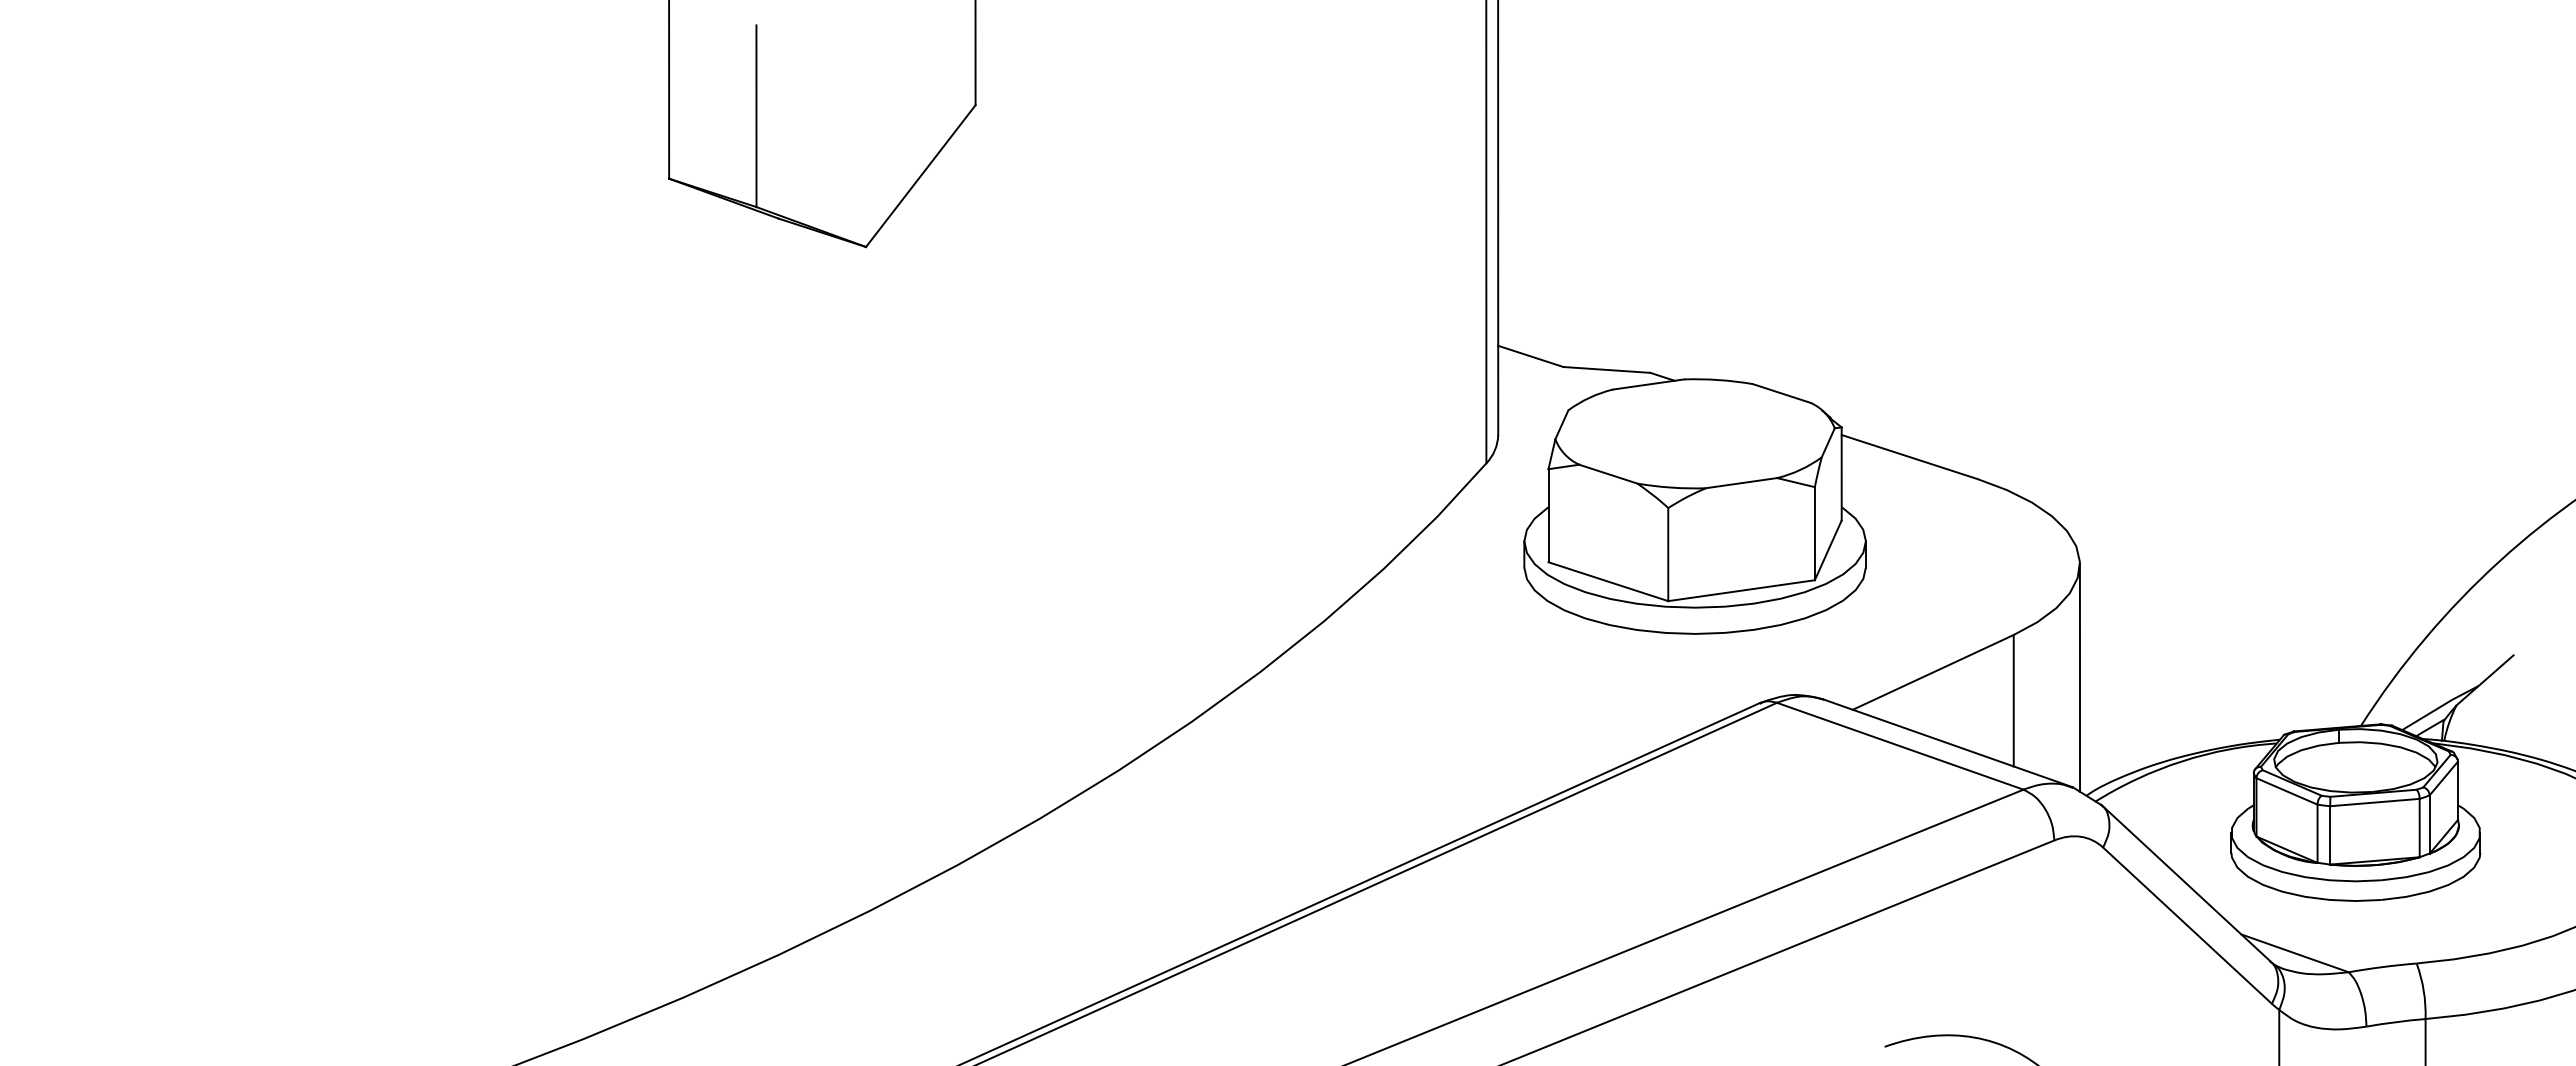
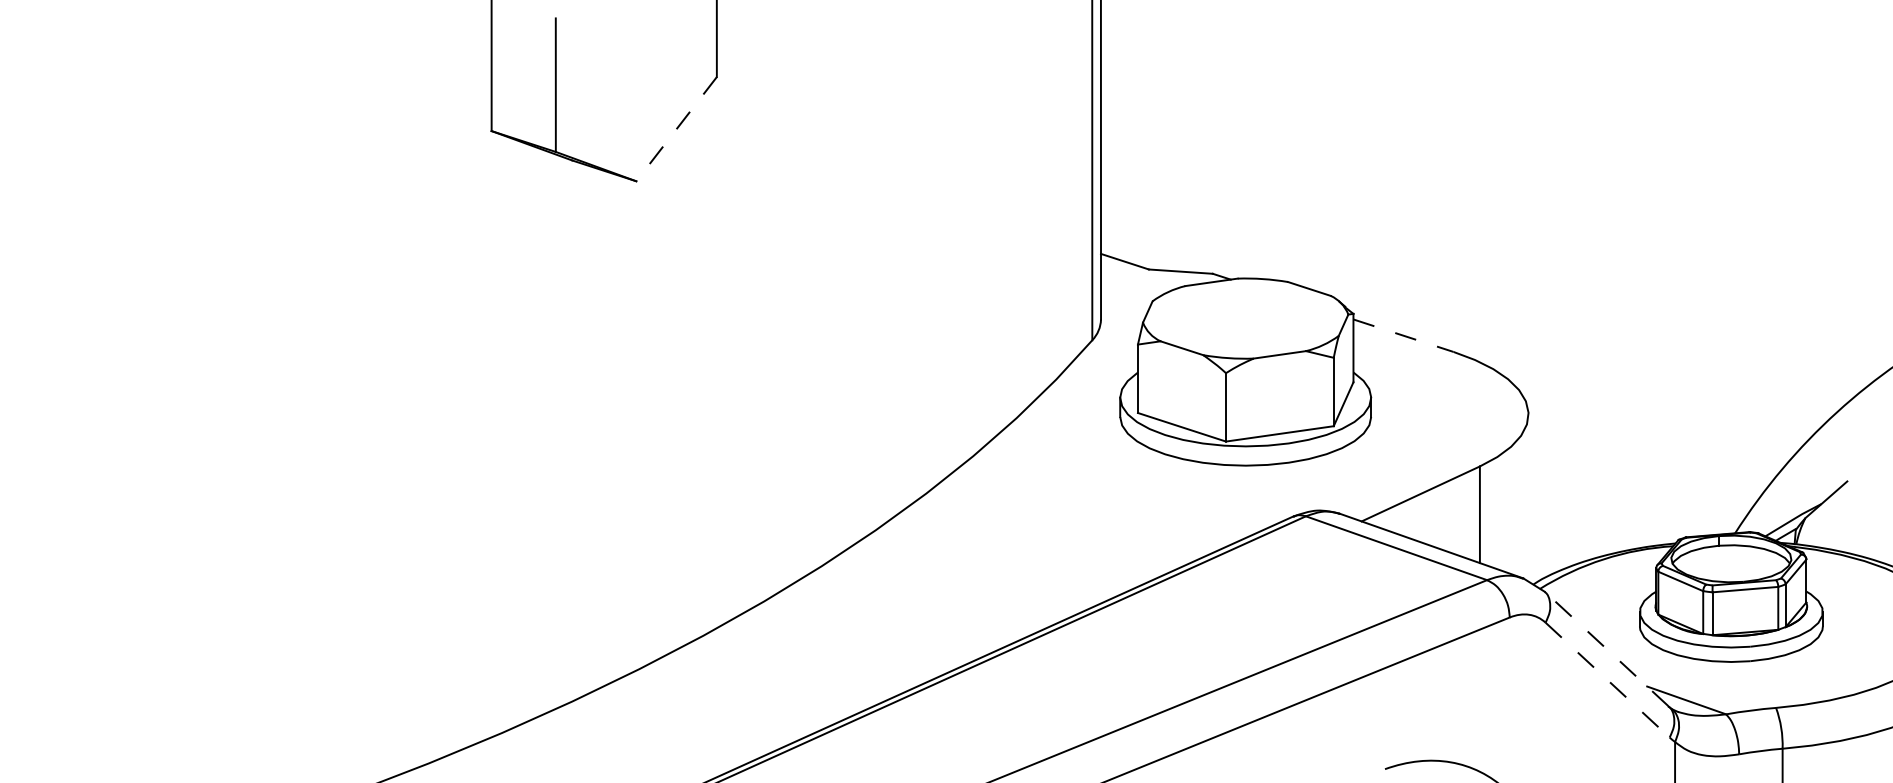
line: (920, 176) -> (676, 129), solid -> dashed
line: (1909, 457) -> (1403, 336), solid -> dashed
line: (2079, 677) -> (1528, 497), removed
line: (2185, 882) -> (1606, 648), solid -> dashed
line: (2187, 926) -> (1607, 680), solid -> dashed

